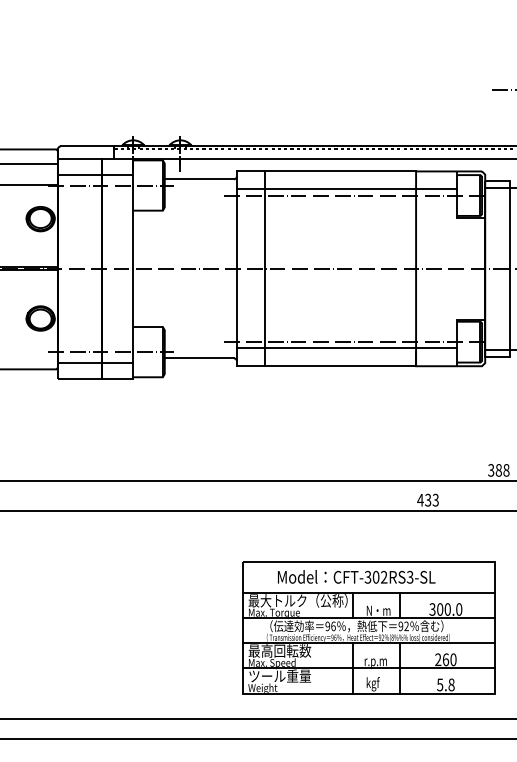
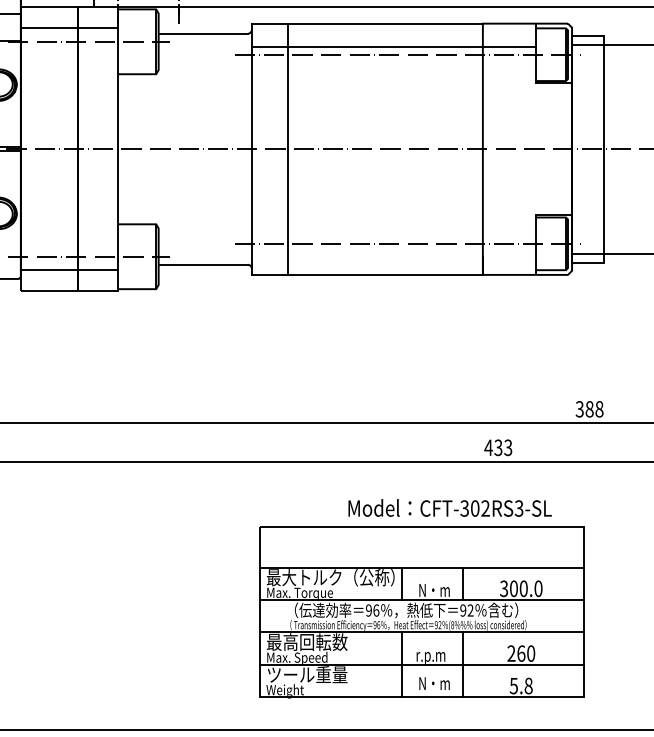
line: (346, 348) -> (393, 252), removed
text: (356, 576) -> (449, 507), moved
text: (378, 684) -> (434, 685), kgf -> N・m

